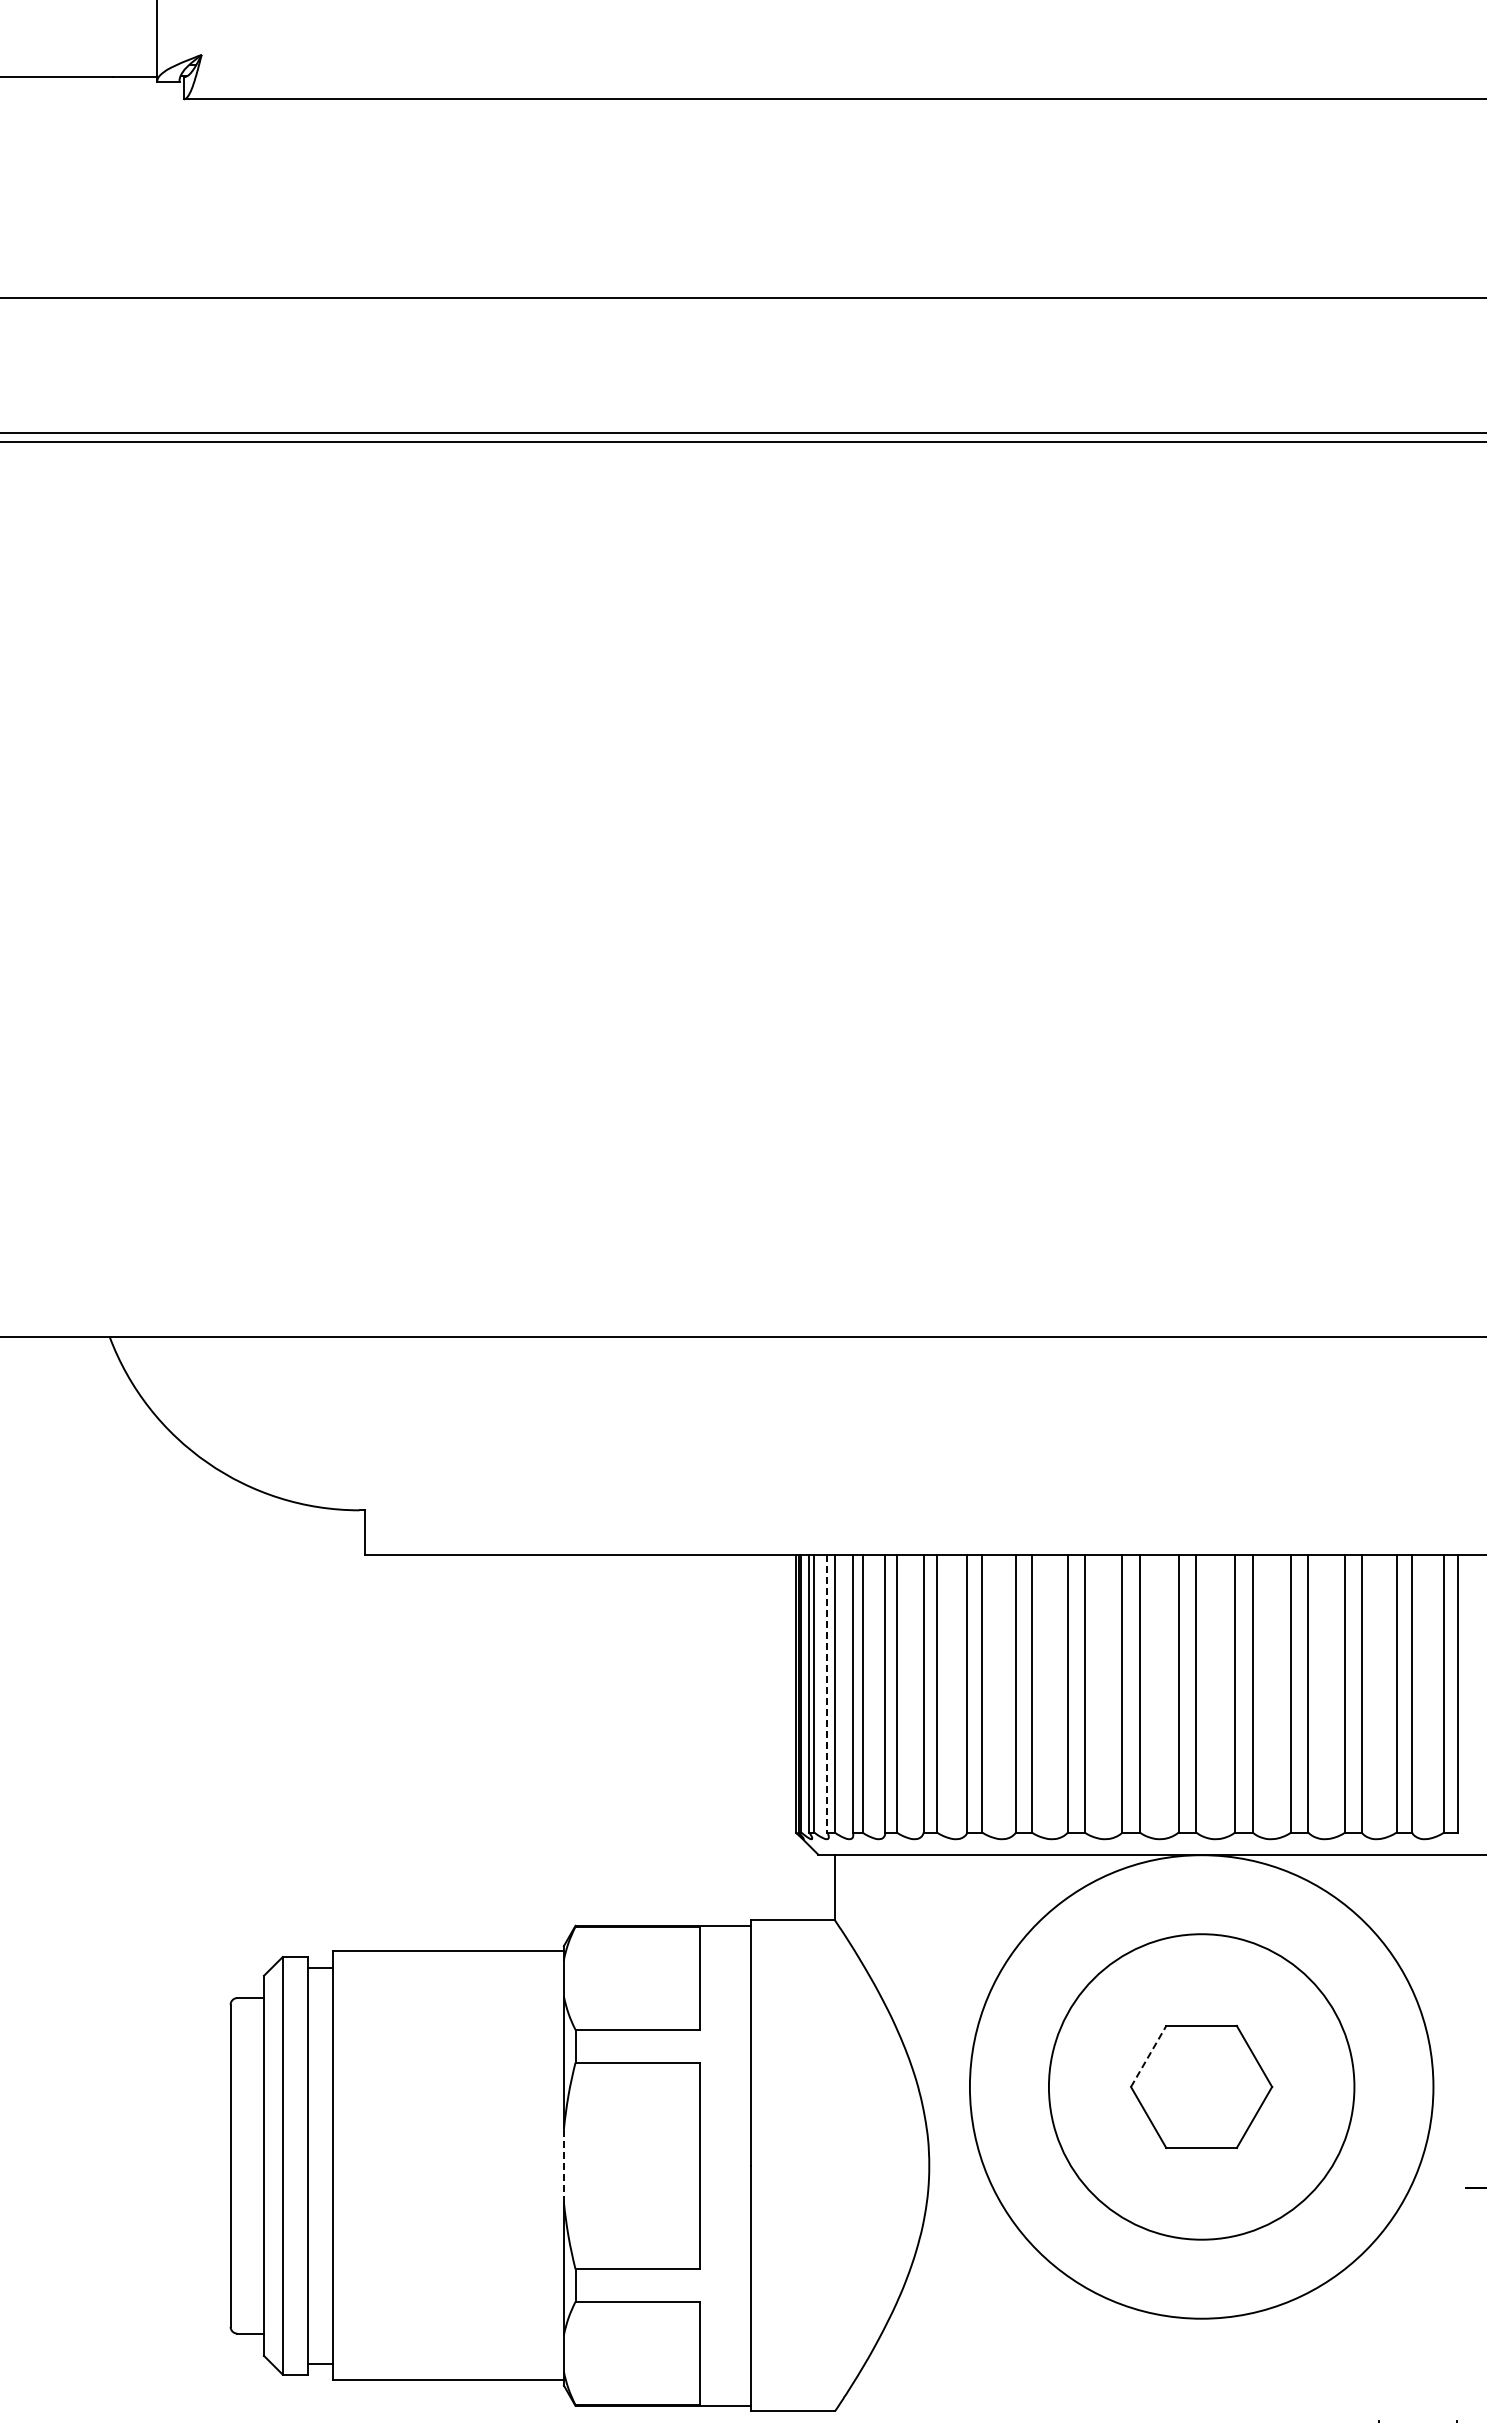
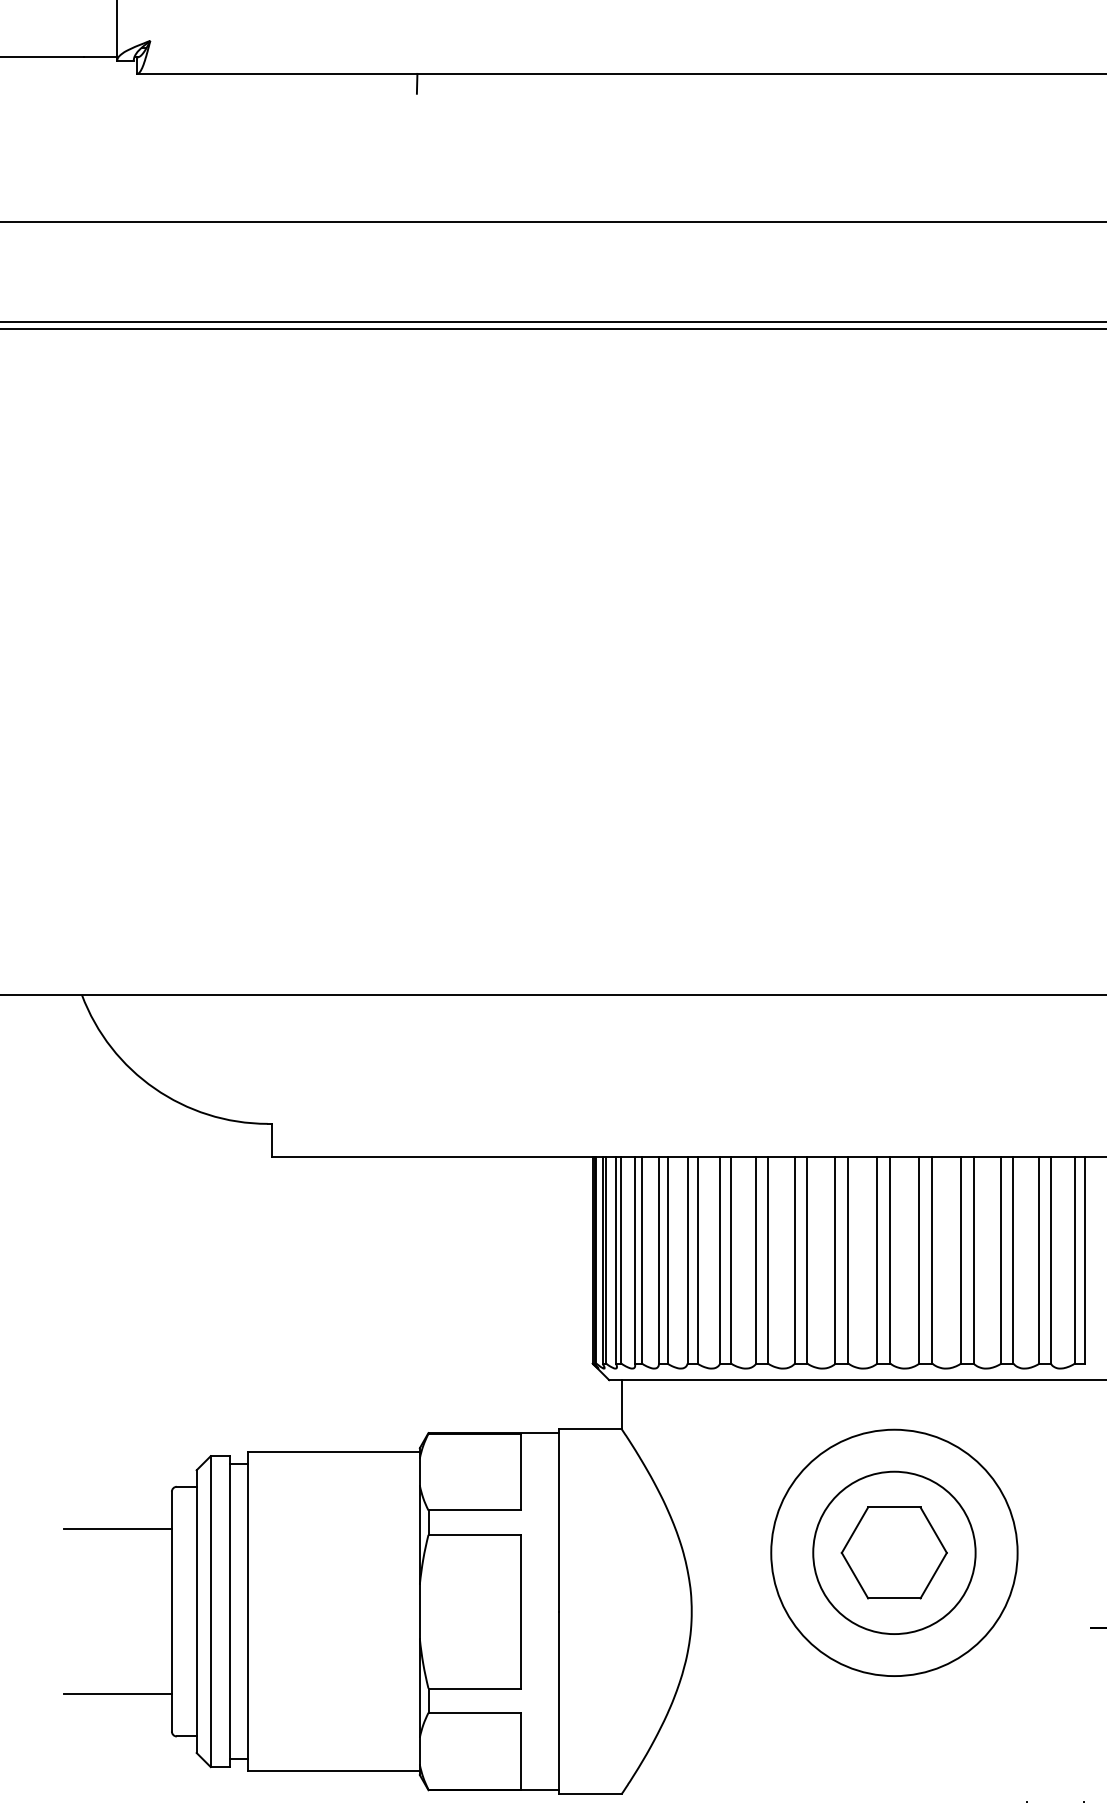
line: (559, 112) -> (416, 83), added
line: (827, 1693) -> (616, 1260), dashed -> solid
line: (158, 2054) -> (118, 1528), added
line: (1148, 2055) -> (854, 1529), dashed -> solid
circle: (1201, 2086) -> (894, 1552), size x0.71
circle: (1201, 2086) -> (894, 1552), size x0.71
line: (563, 2165) -> (419, 1611), dashed -> solid
line: (158, 2276) -> (118, 1693), added

